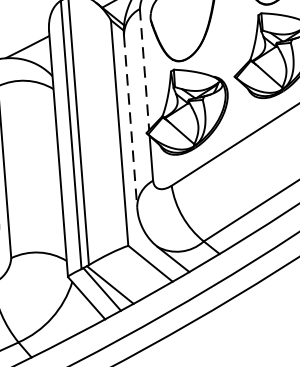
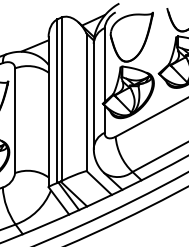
line: (144, 70) -> (104, 65), dashed -> solid
line: (130, 122) -> (93, 96), dashed -> solid

